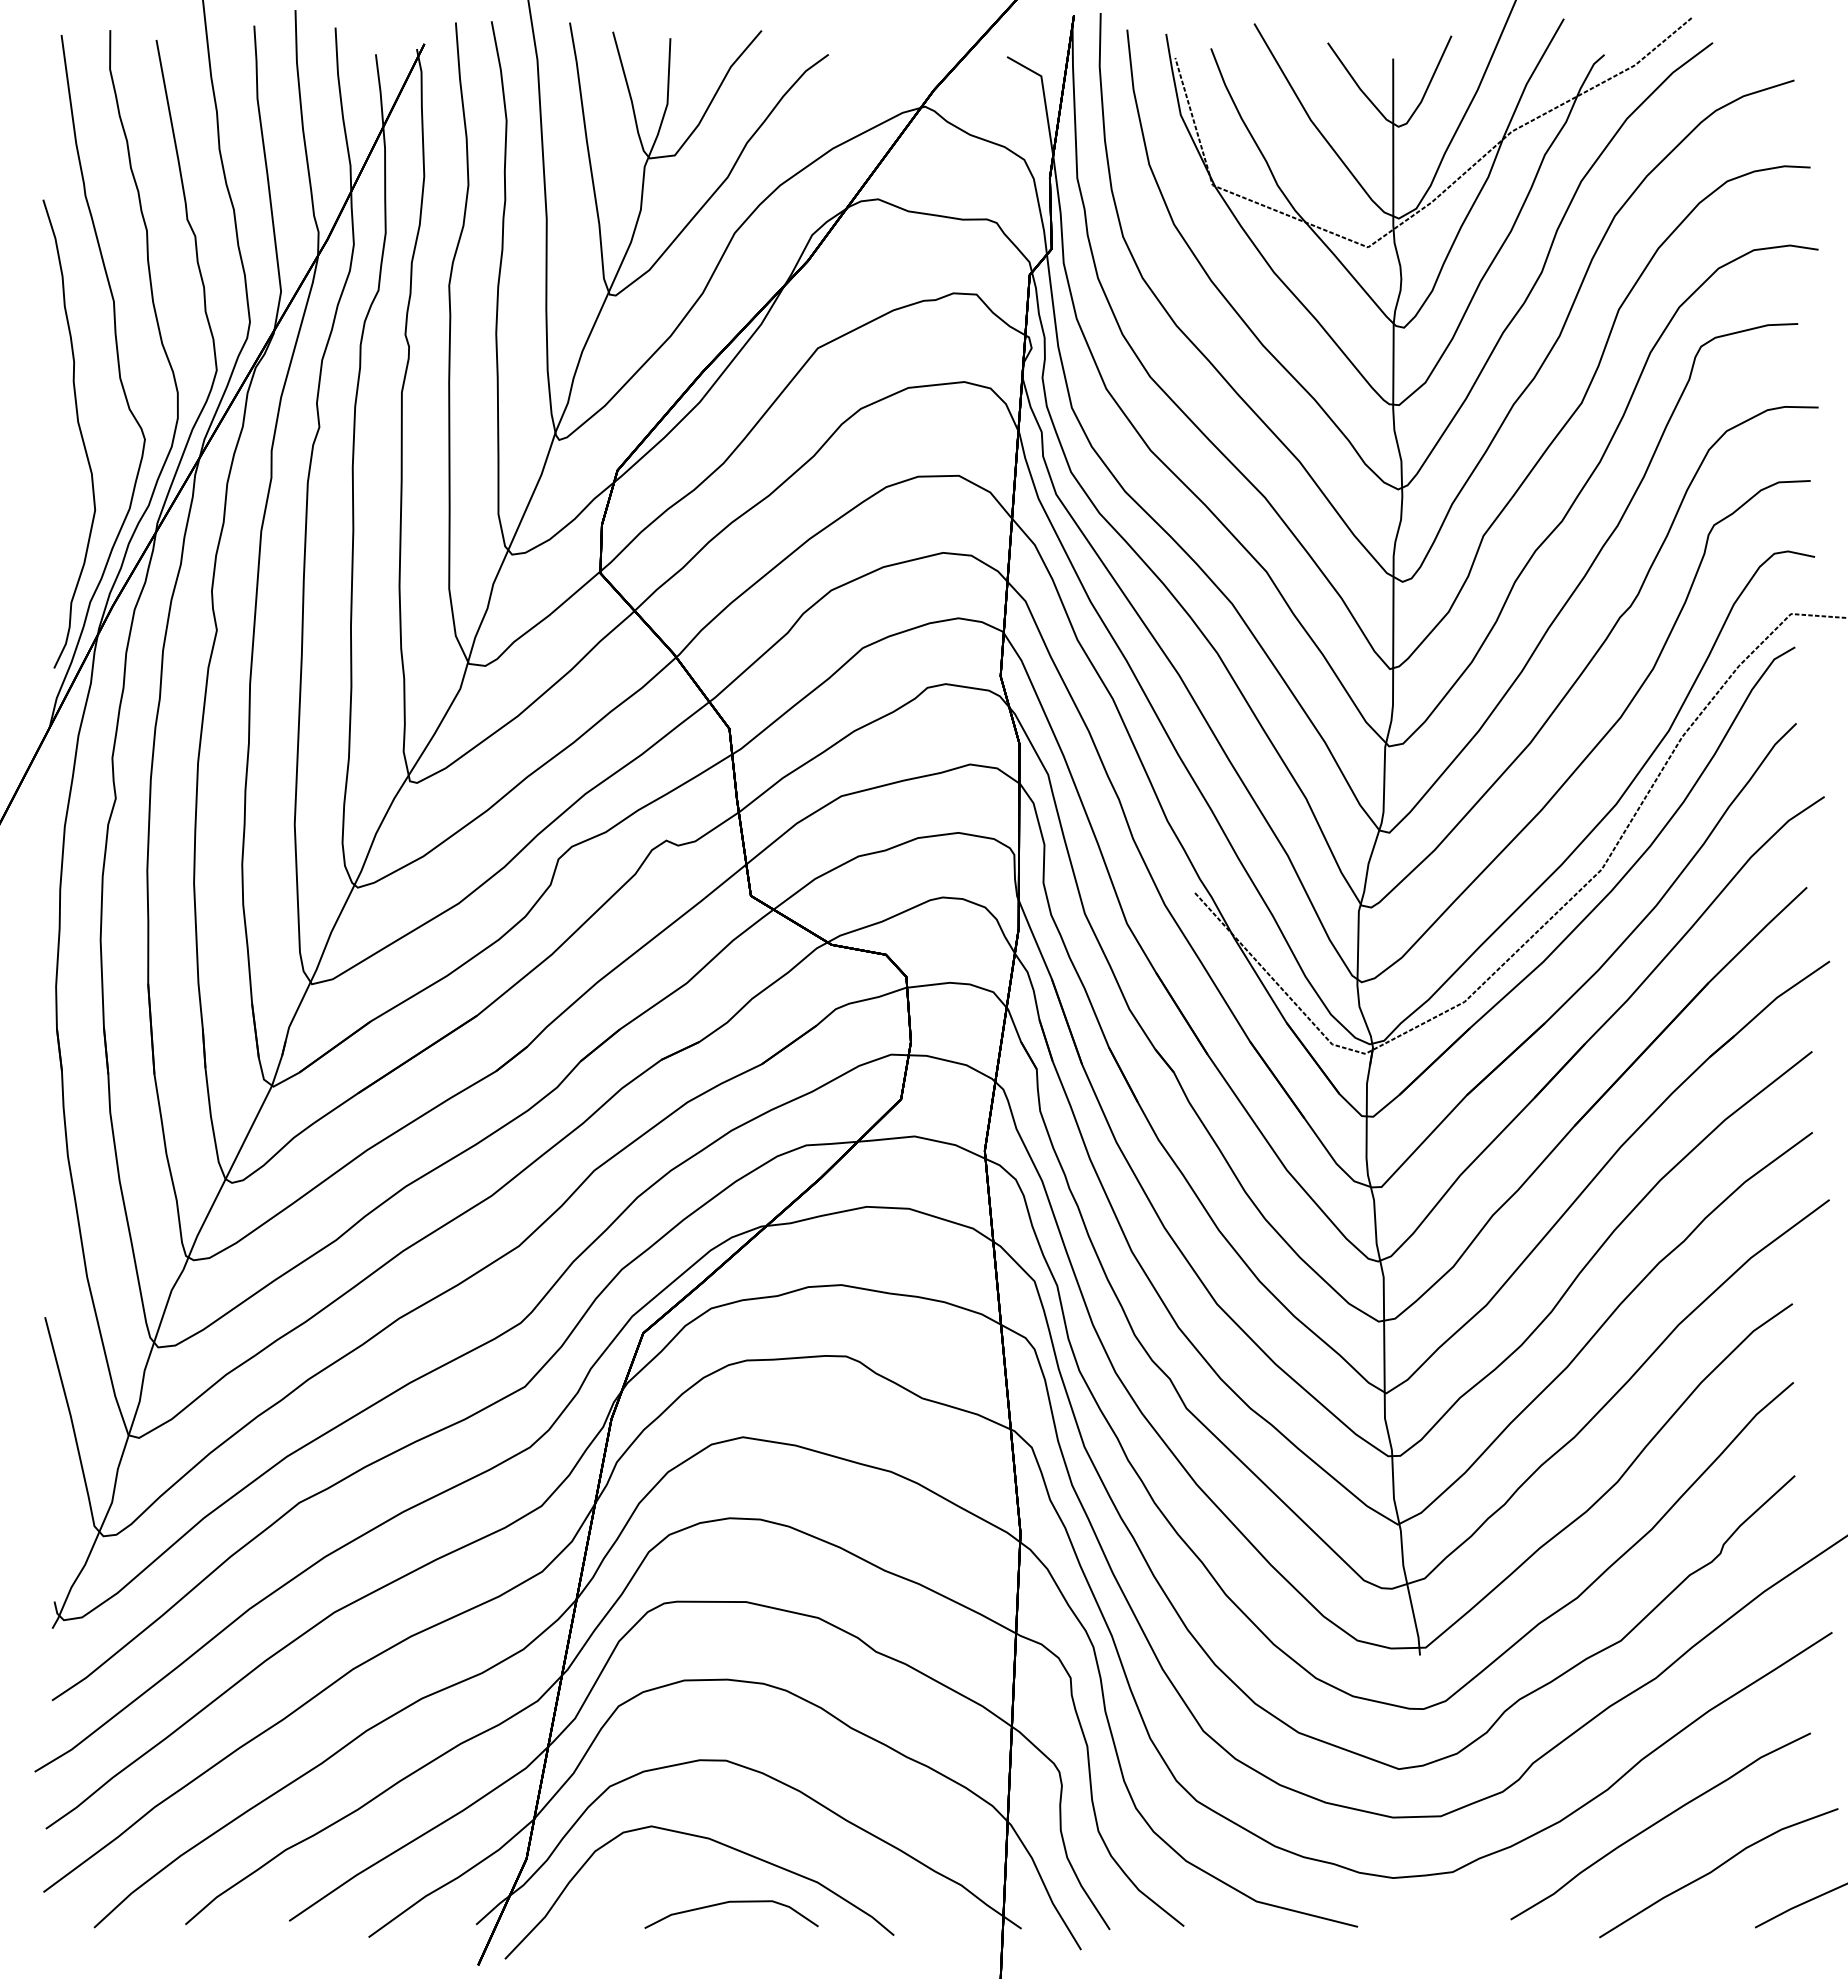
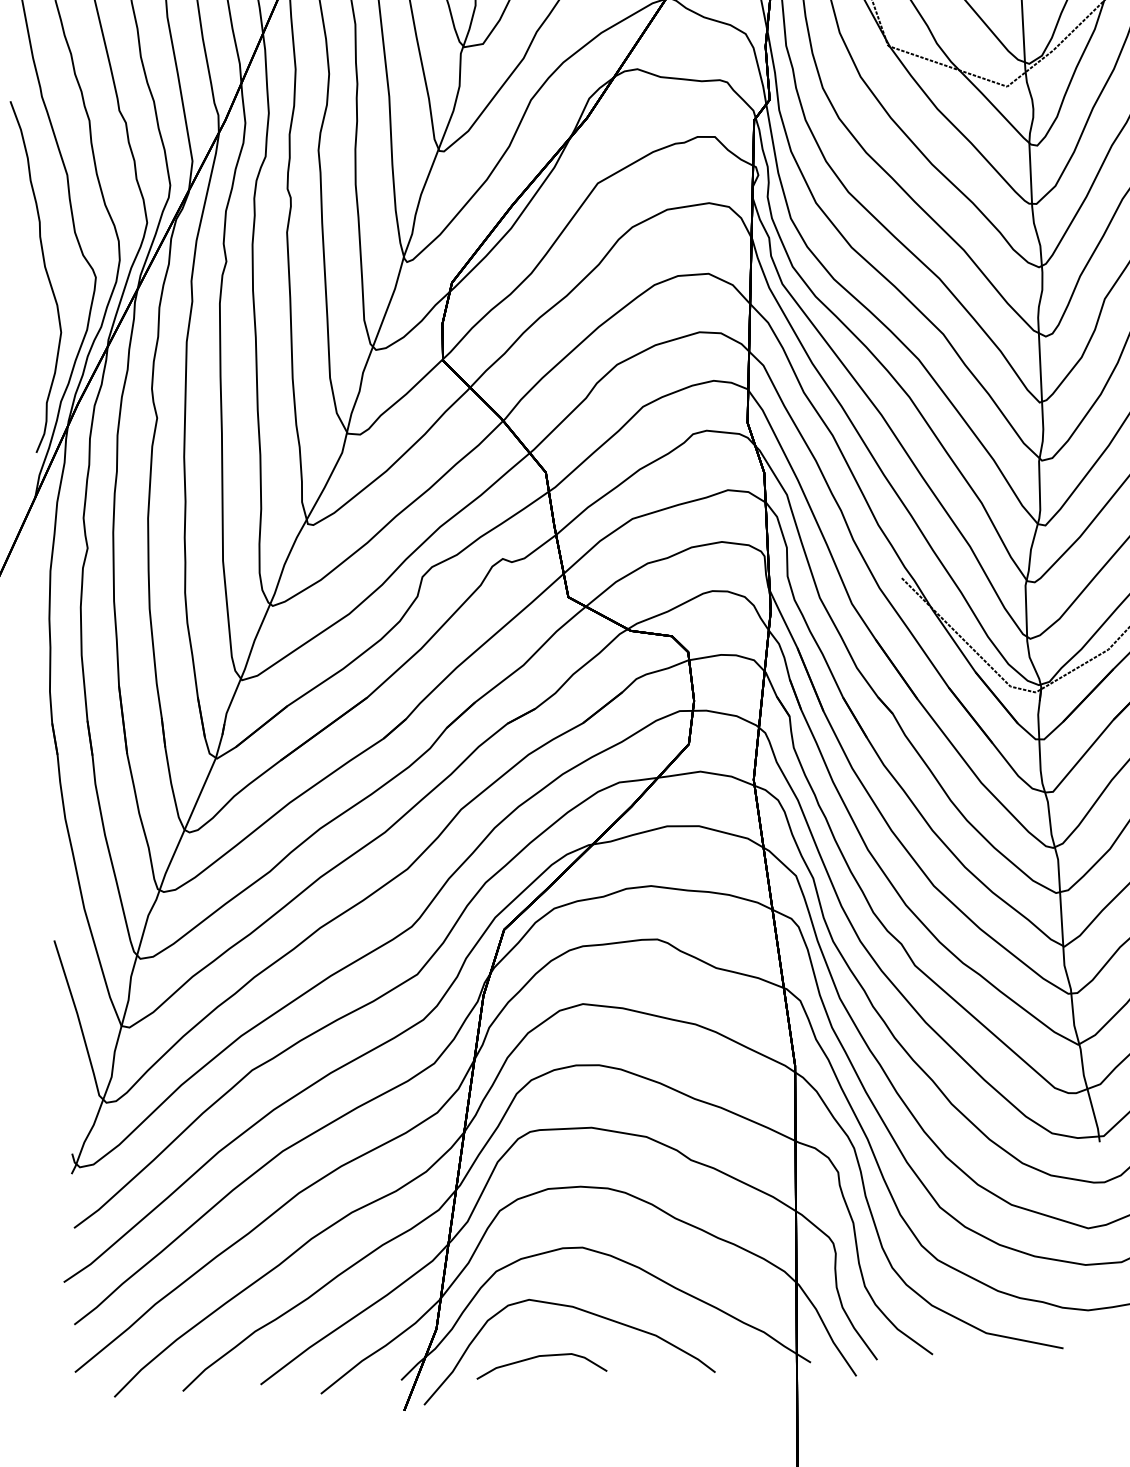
curve: (727, 1903) -> (538, 1357), moved

